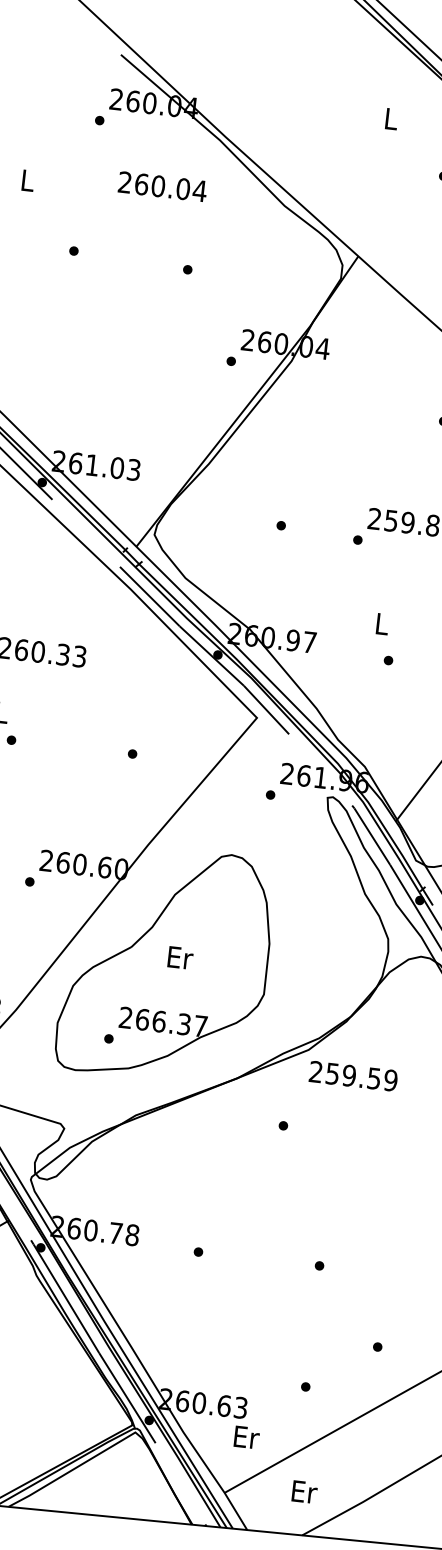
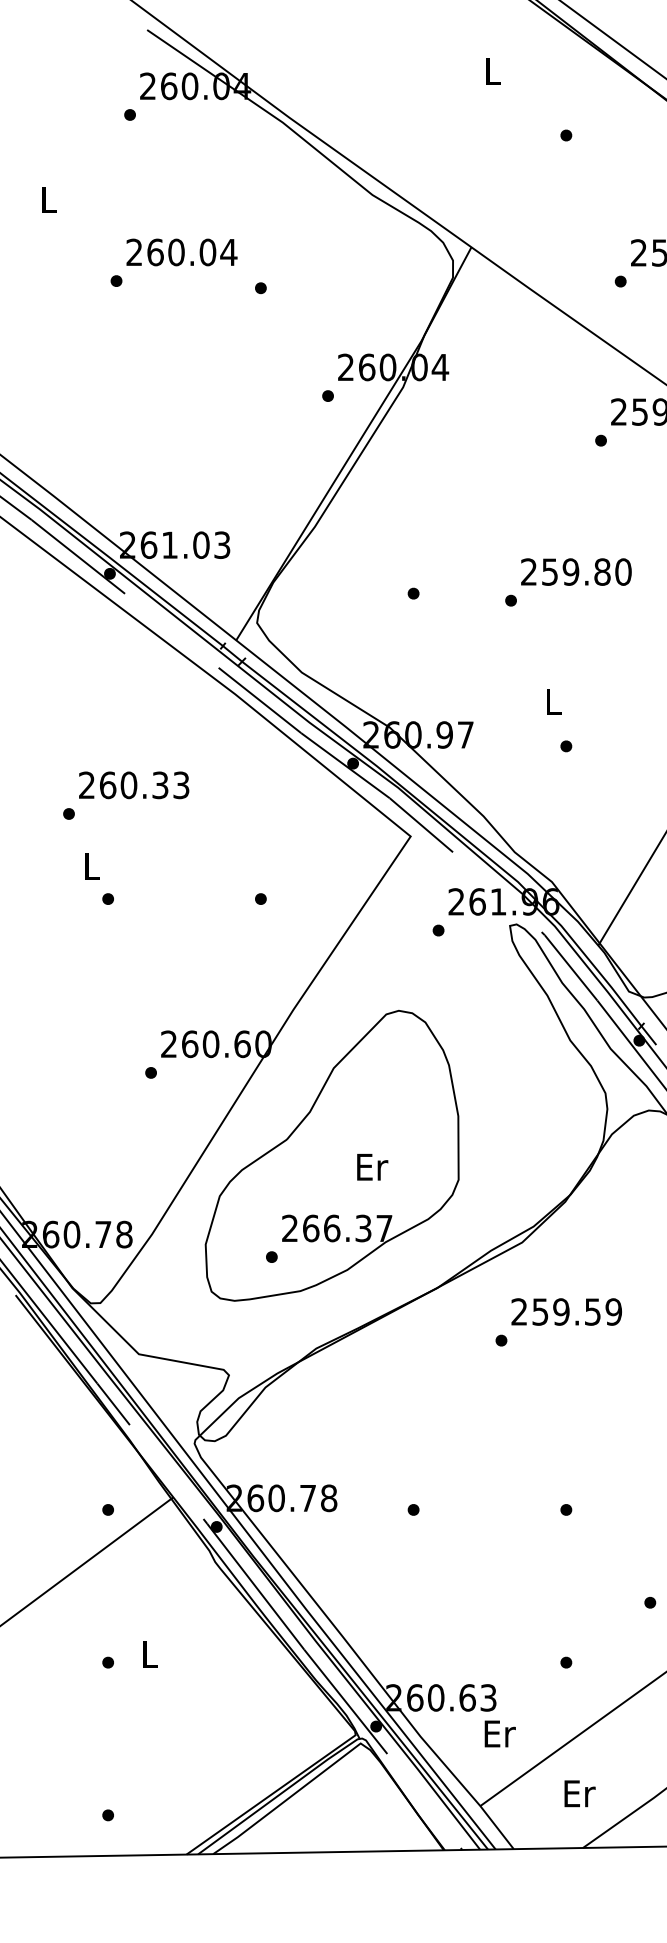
text: (162, 186) -> (181, 252), moved
text: (180, 958) -> (372, 1167), moved
text: (353, 1075) -> (566, 1311), moved

